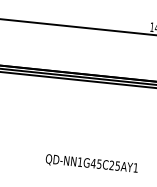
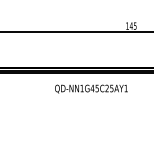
text: (92, 163) -> (91, 88), moved

